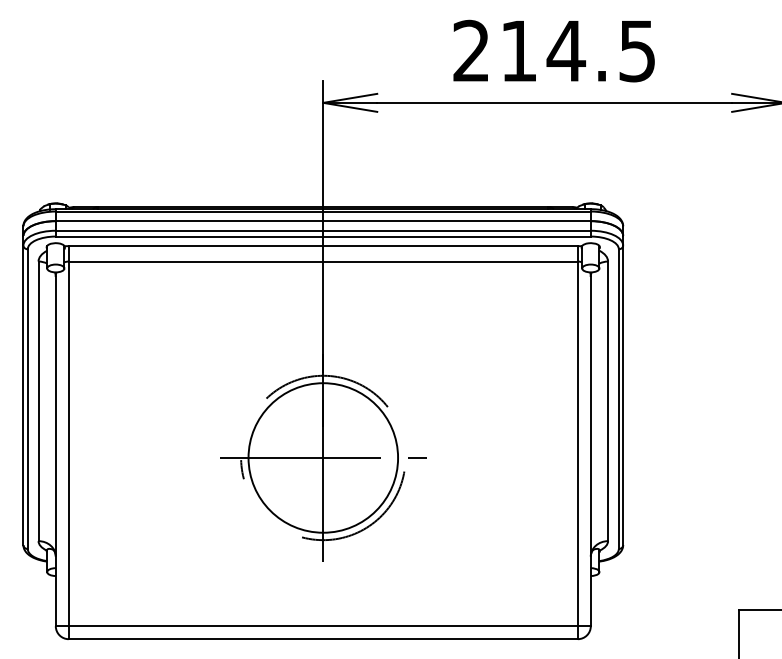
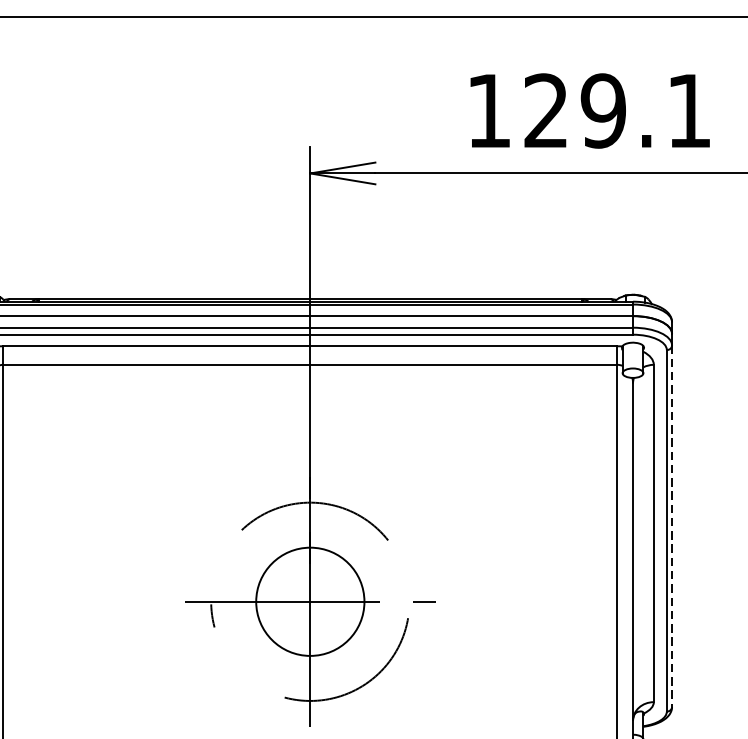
text: (553, 50) -> (588, 110), 214.5 -> 129.1
line: (623, 395) -> (672, 526), solid -> dashed
circle: (323, 457) -> (310, 601), size x0.6

